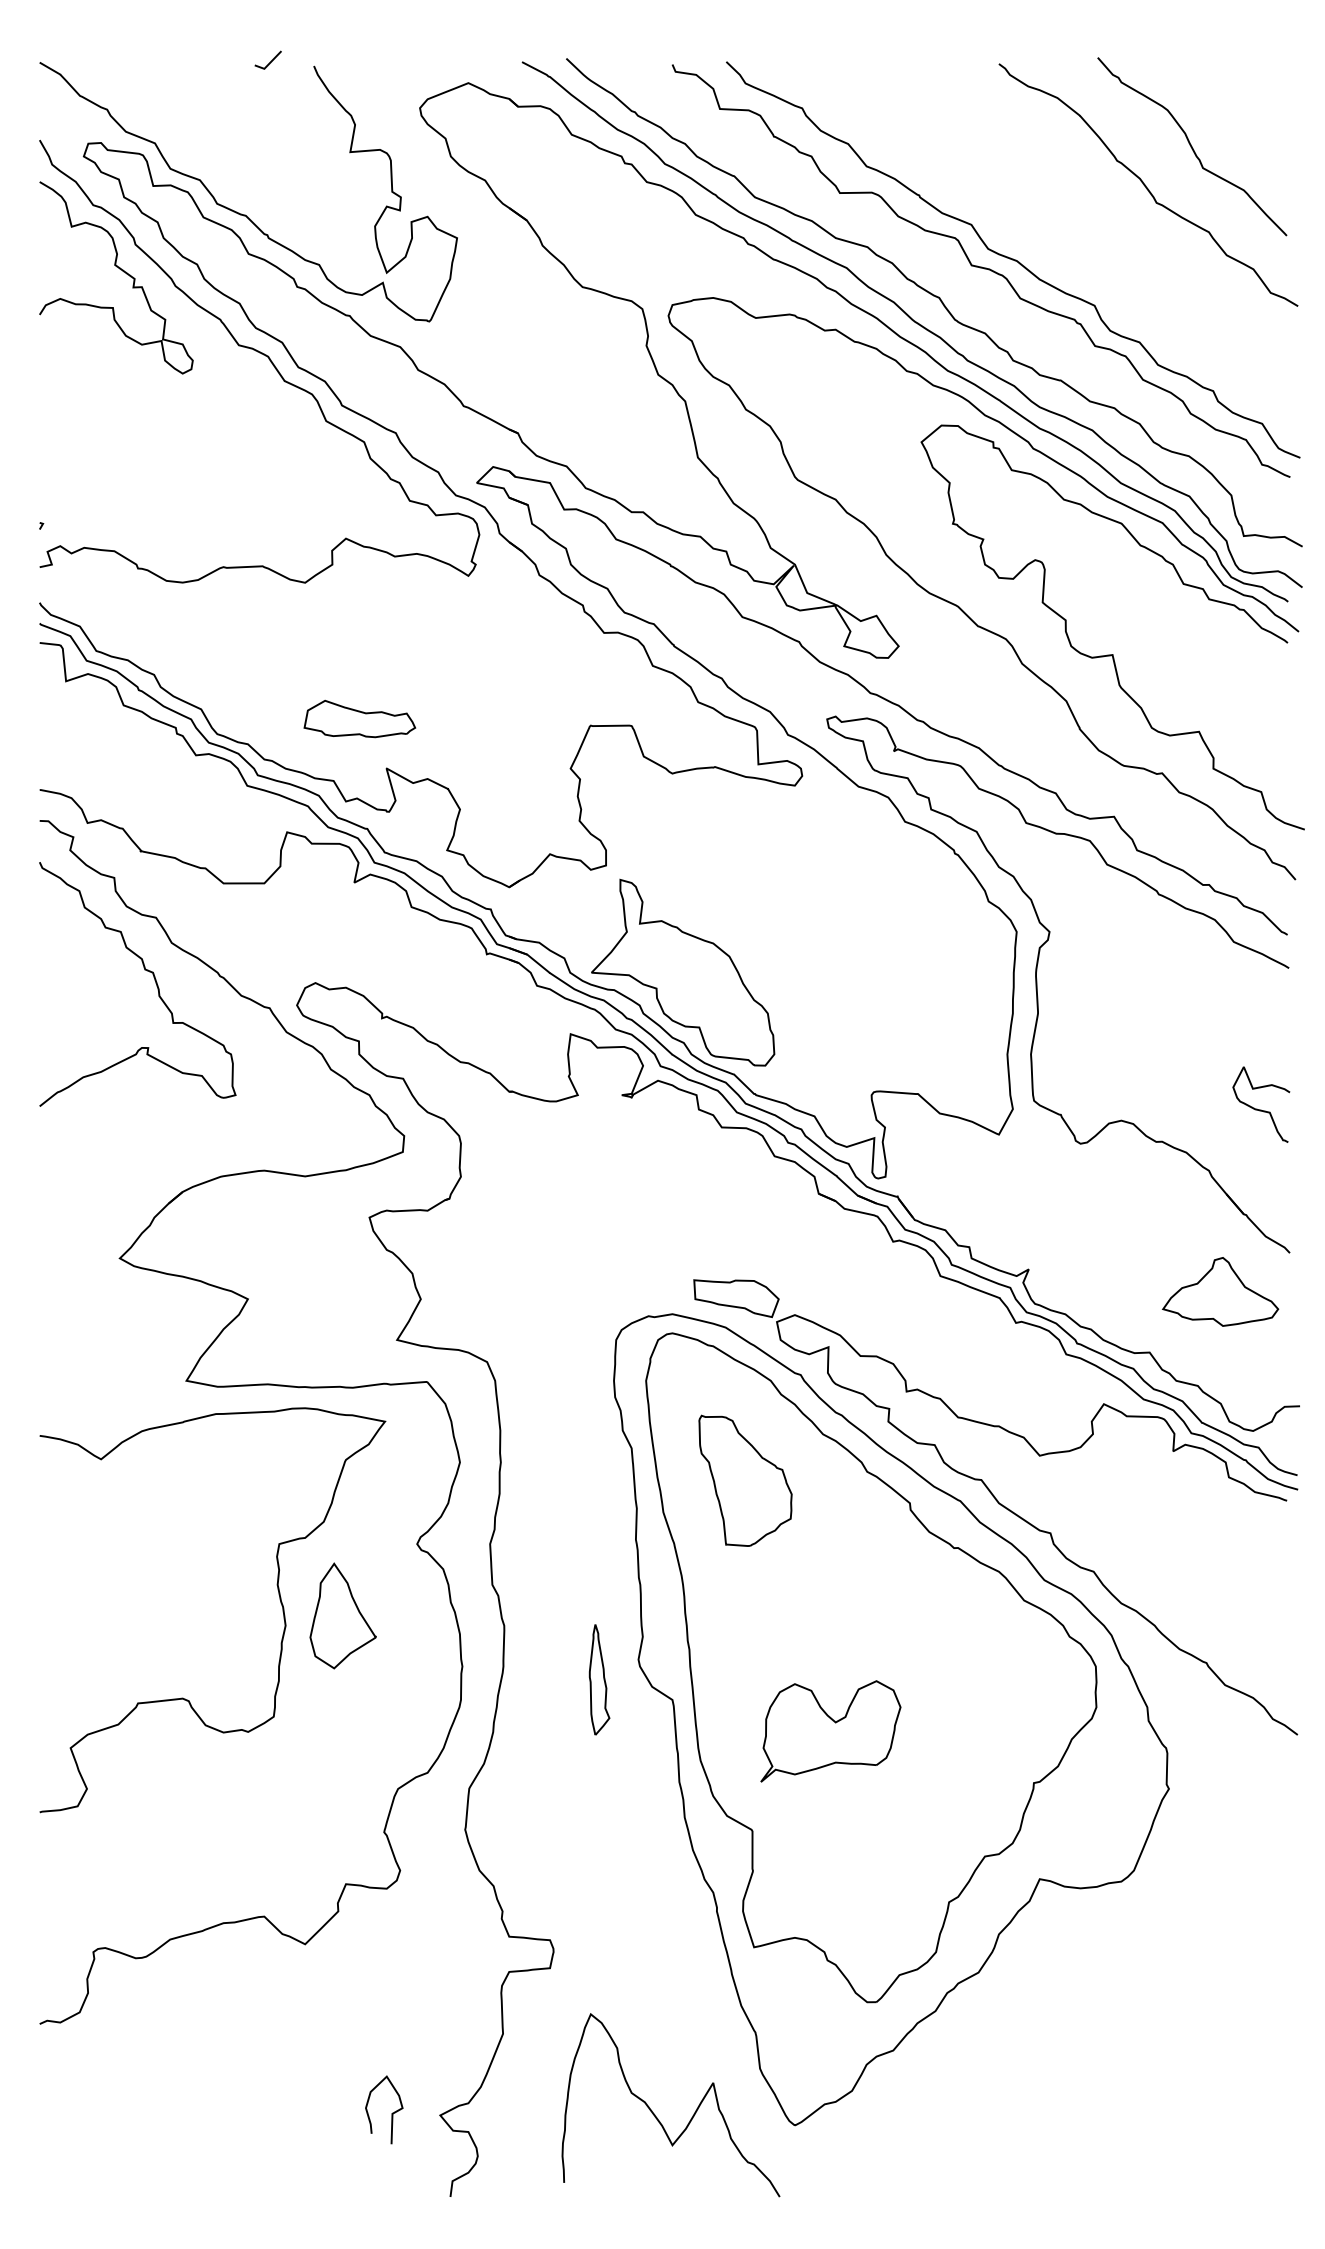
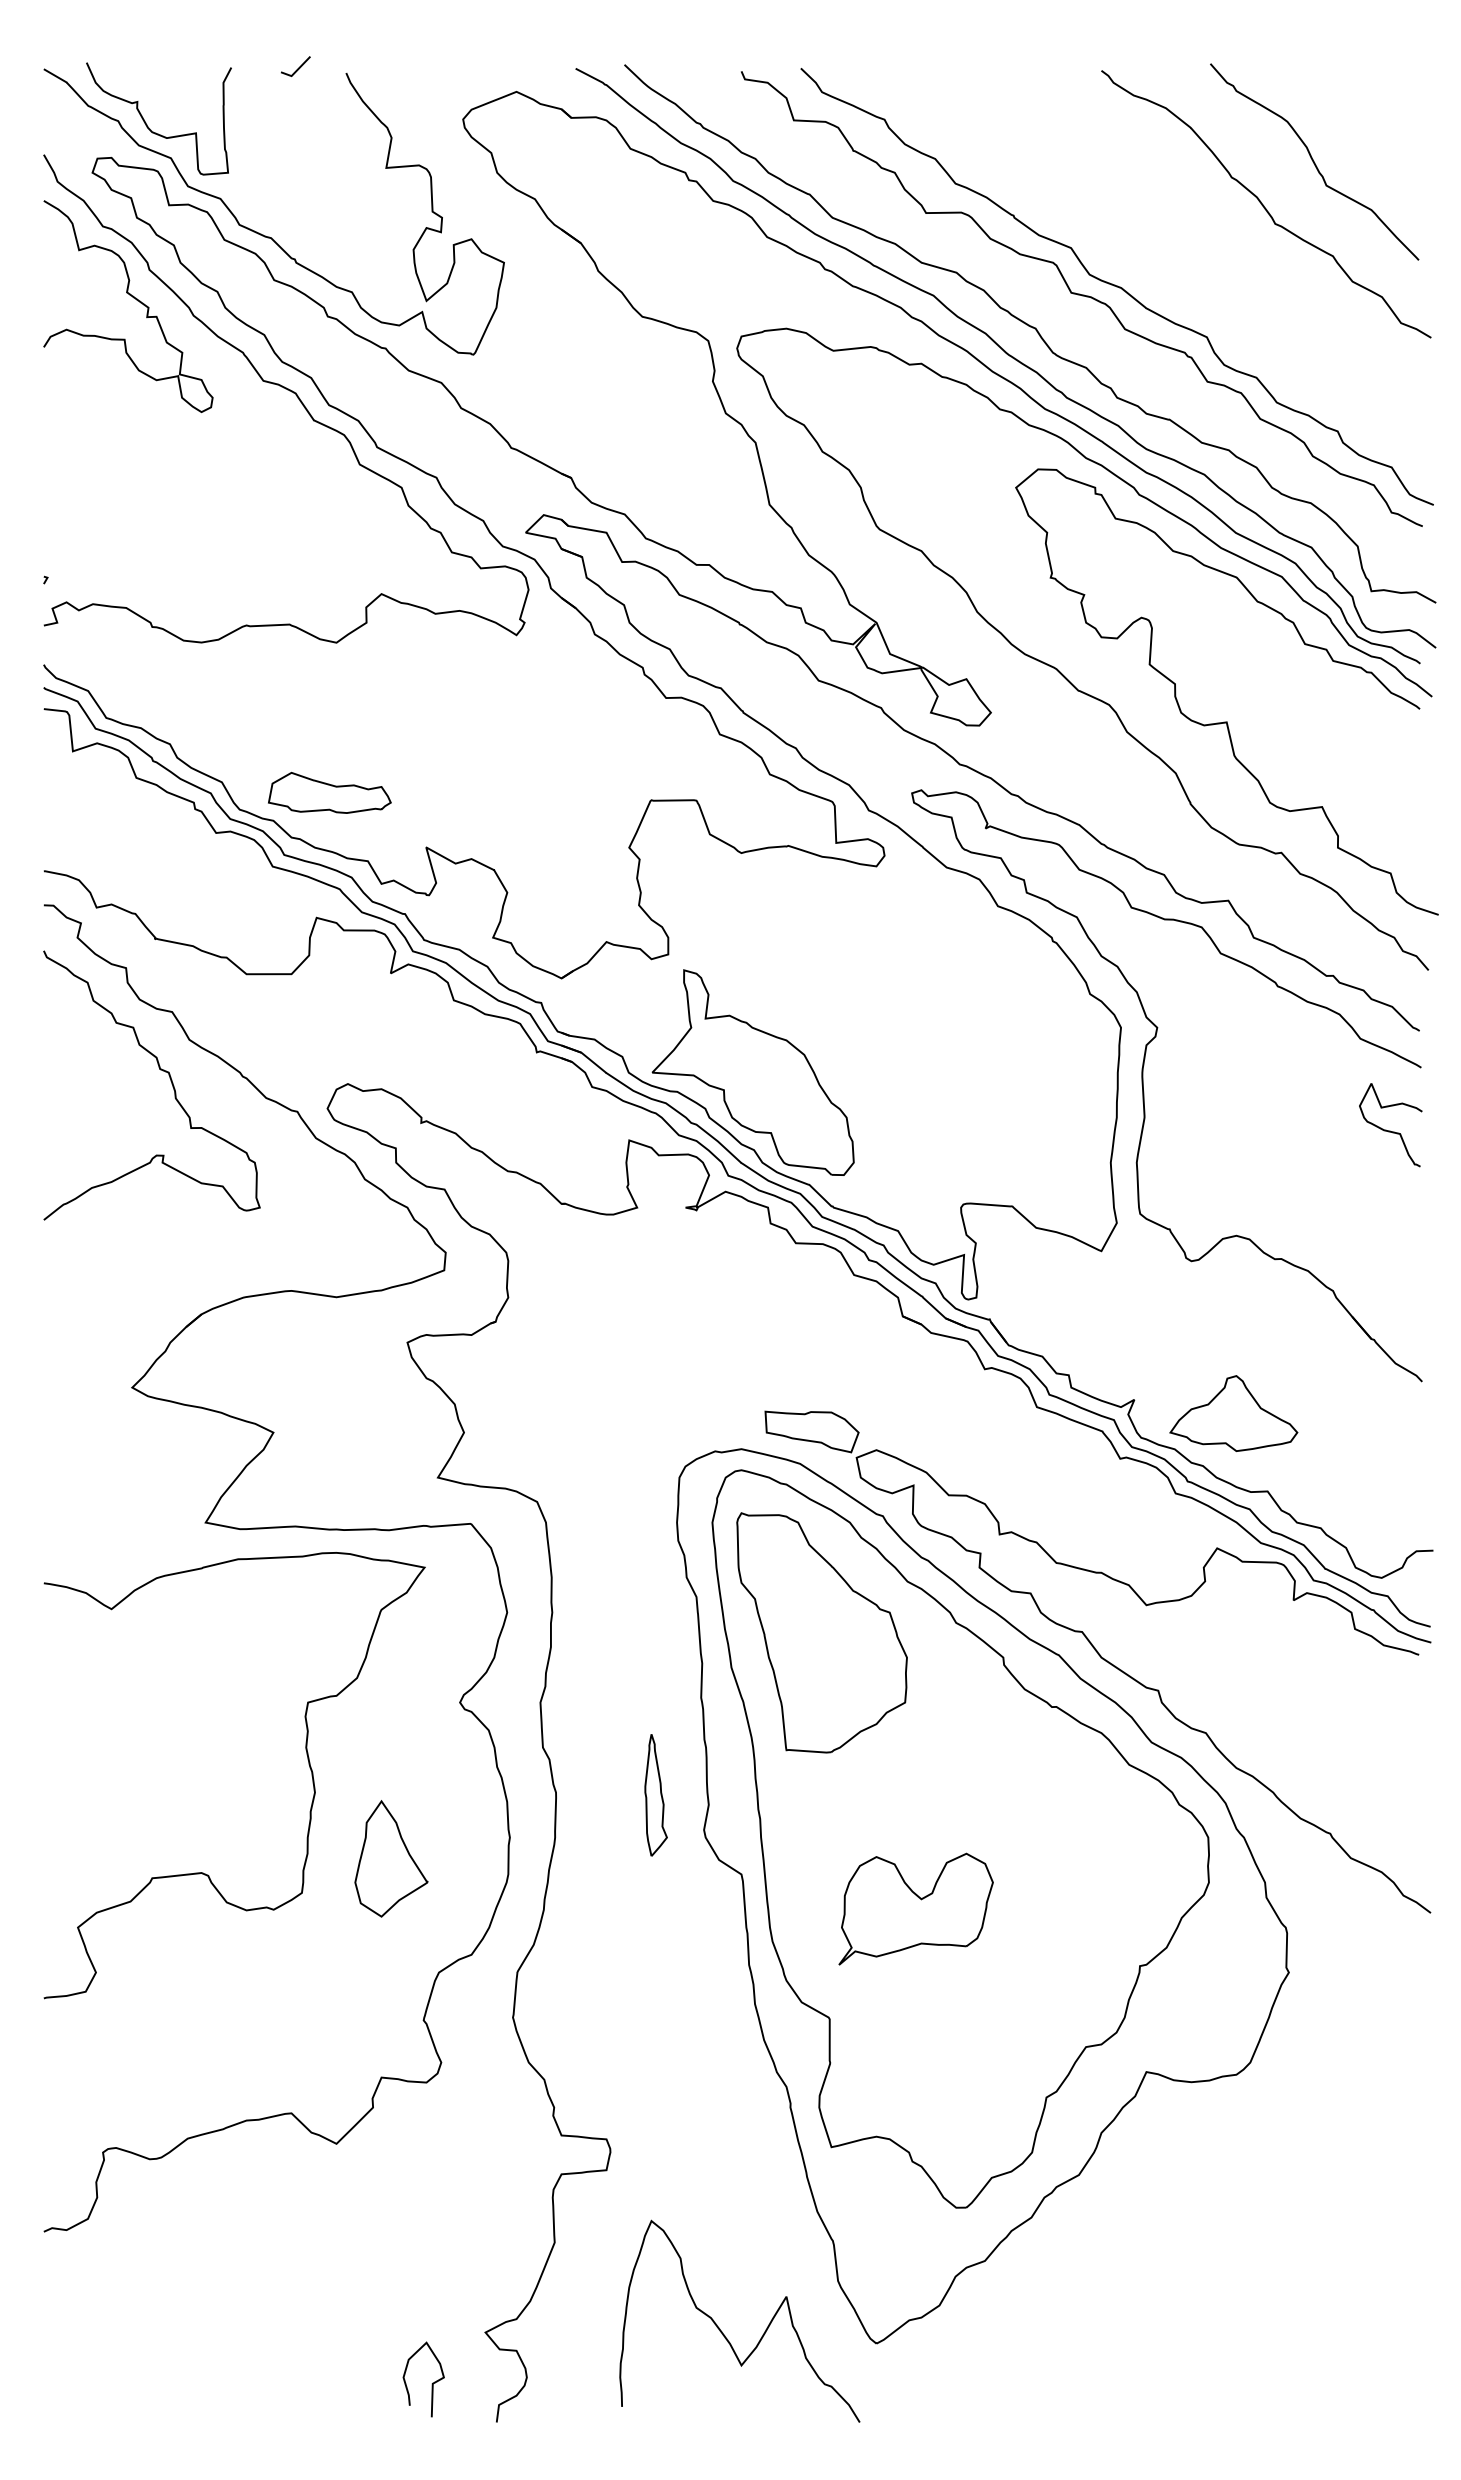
curve: (133, 112) -> (147, 124), added
part: (359, 718) -> (329, 792), moved
curve: (1261, 1109) -> (1390, 1130), moved
part: (1220, 1291) -> (1233, 1413), moved
part: (745, 1480) -> (821, 1632), size x1.67
part: (343, 1615) -> (391, 1858), moved
part: (599, 1680) -> (655, 1795), moved
curve: (391, 2113) -> (431, 2383), moved

